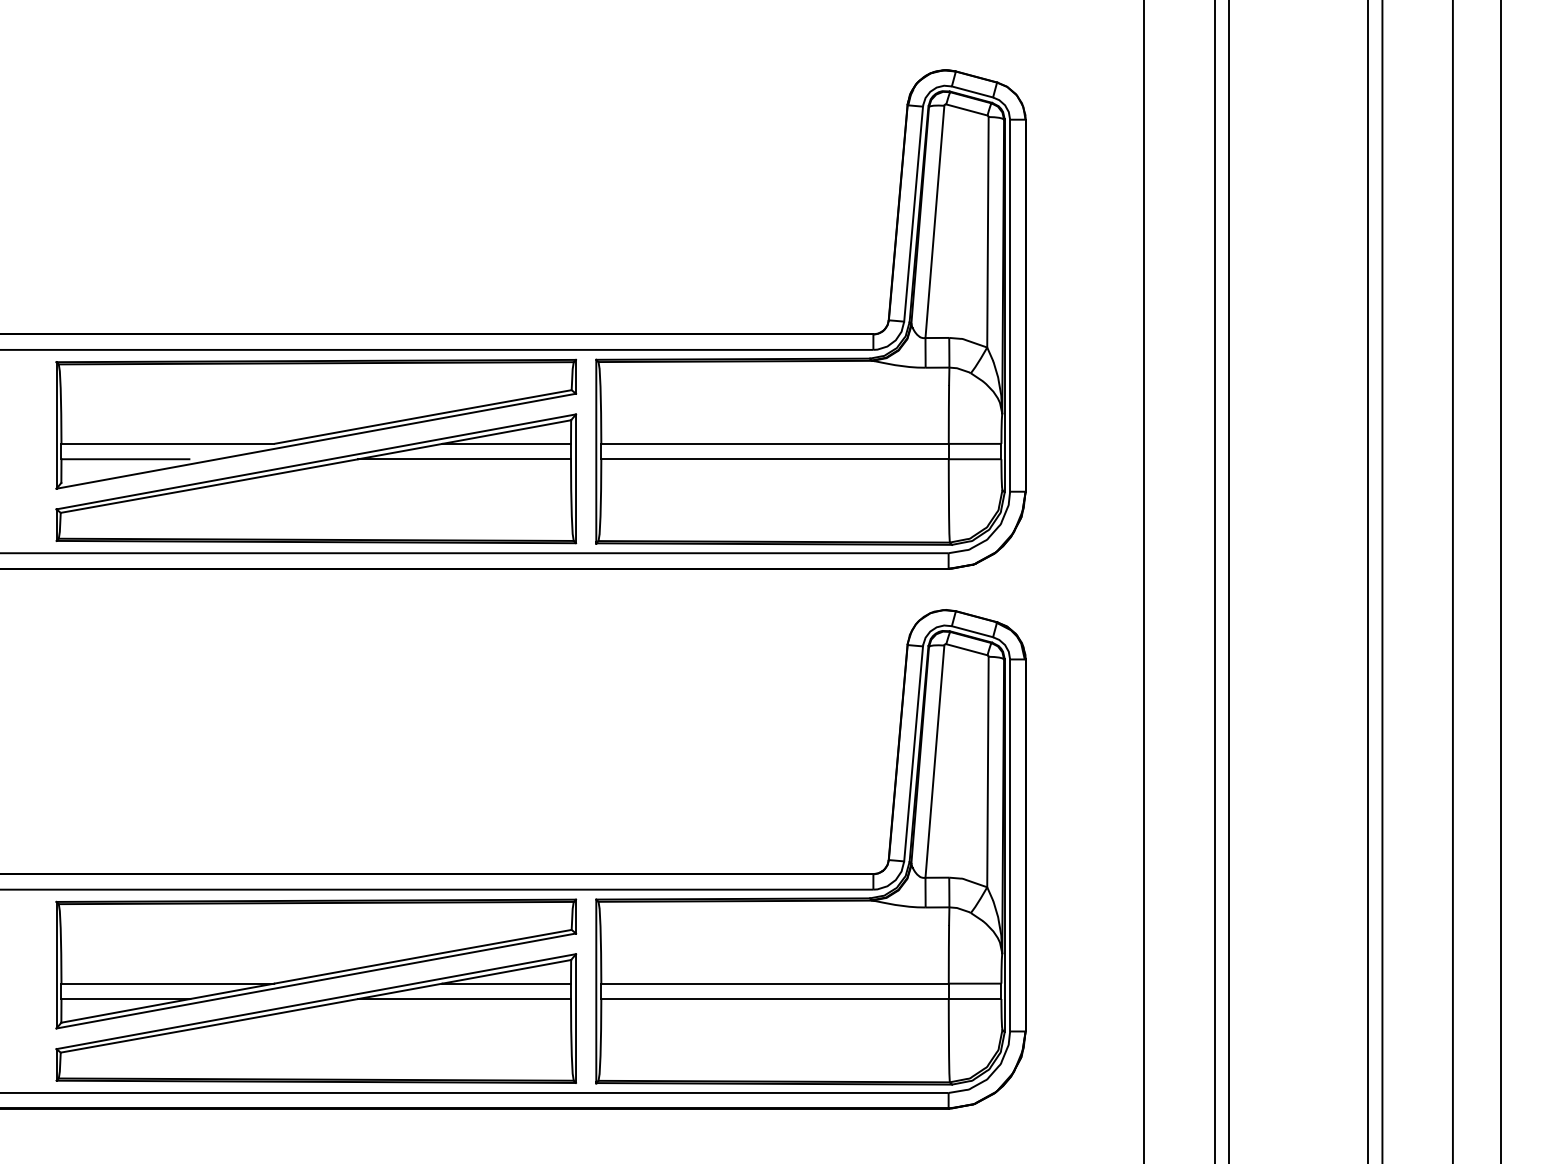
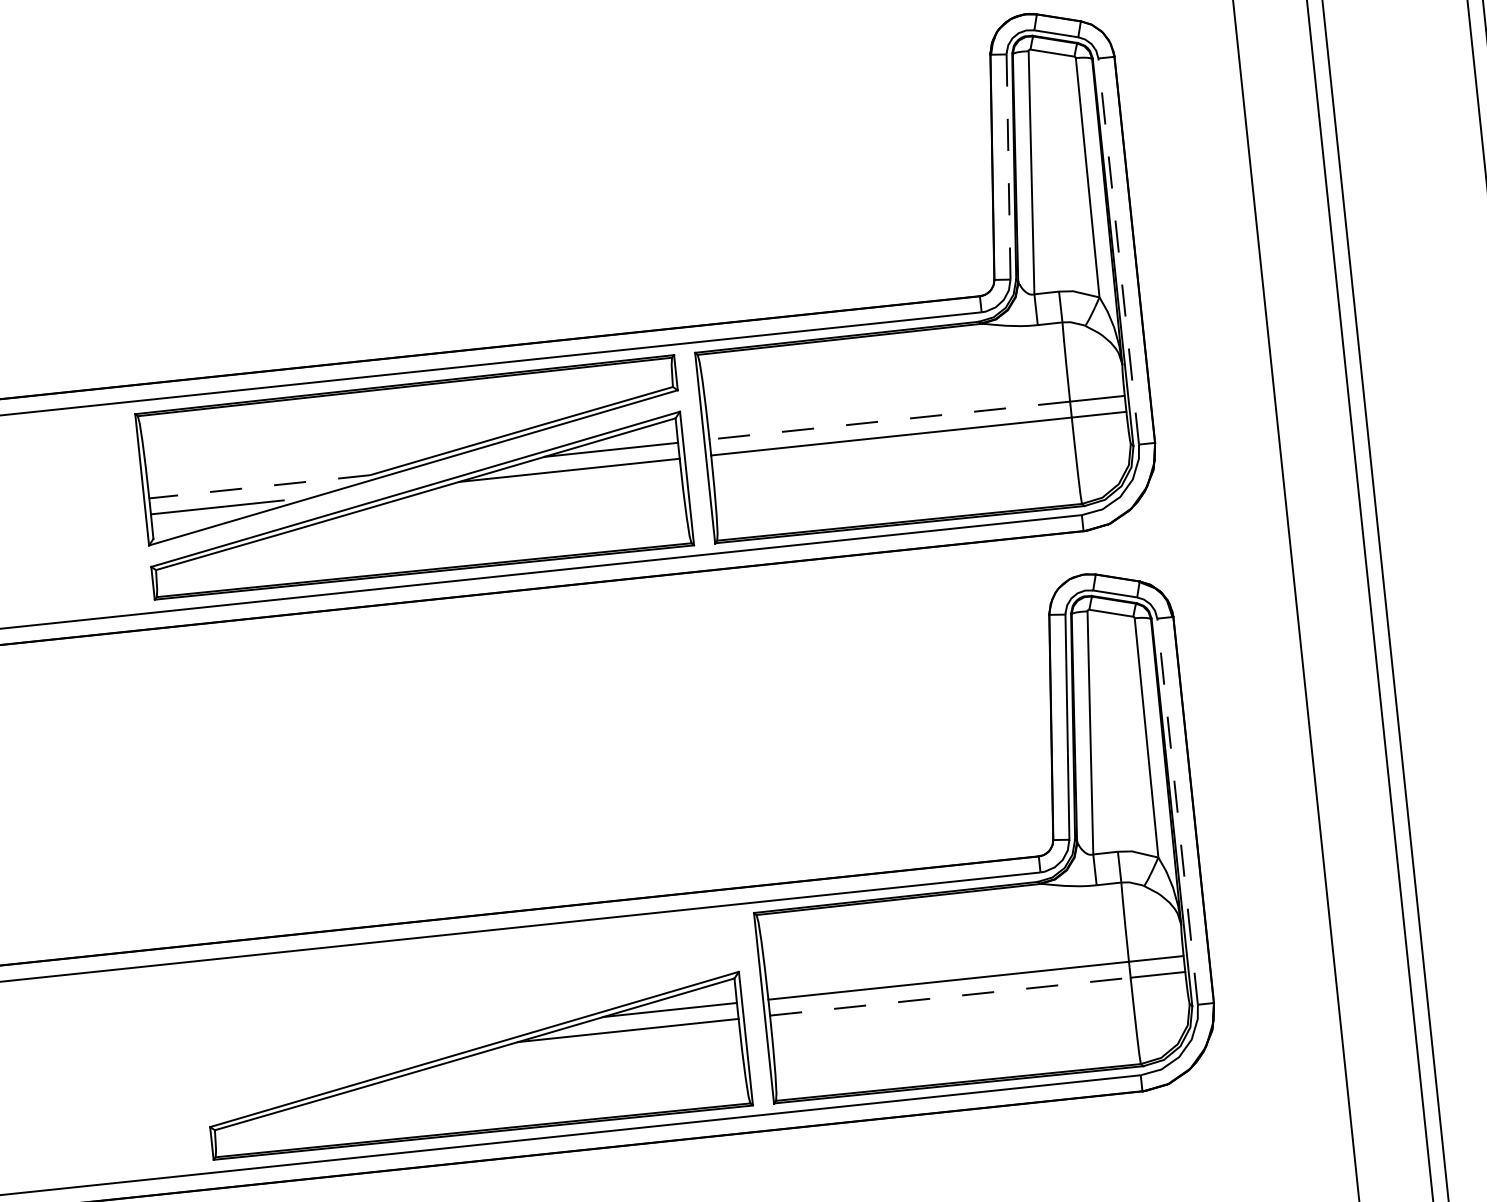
line: (913, 214) -> (1008, 167), solid -> dashed
line: (1010, 305) -> (1119, 251), solid -> dashed
line: (167, 443) -> (259, 486), solid -> dashed
line: (775, 443) -> (890, 420), solid -> dashed
line: (1010, 844) -> (1177, 810), solid -> dashed
part: (316, 963) -> (470, 1009), removed
line: (775, 999) -> (950, 997), solid -> dashed

